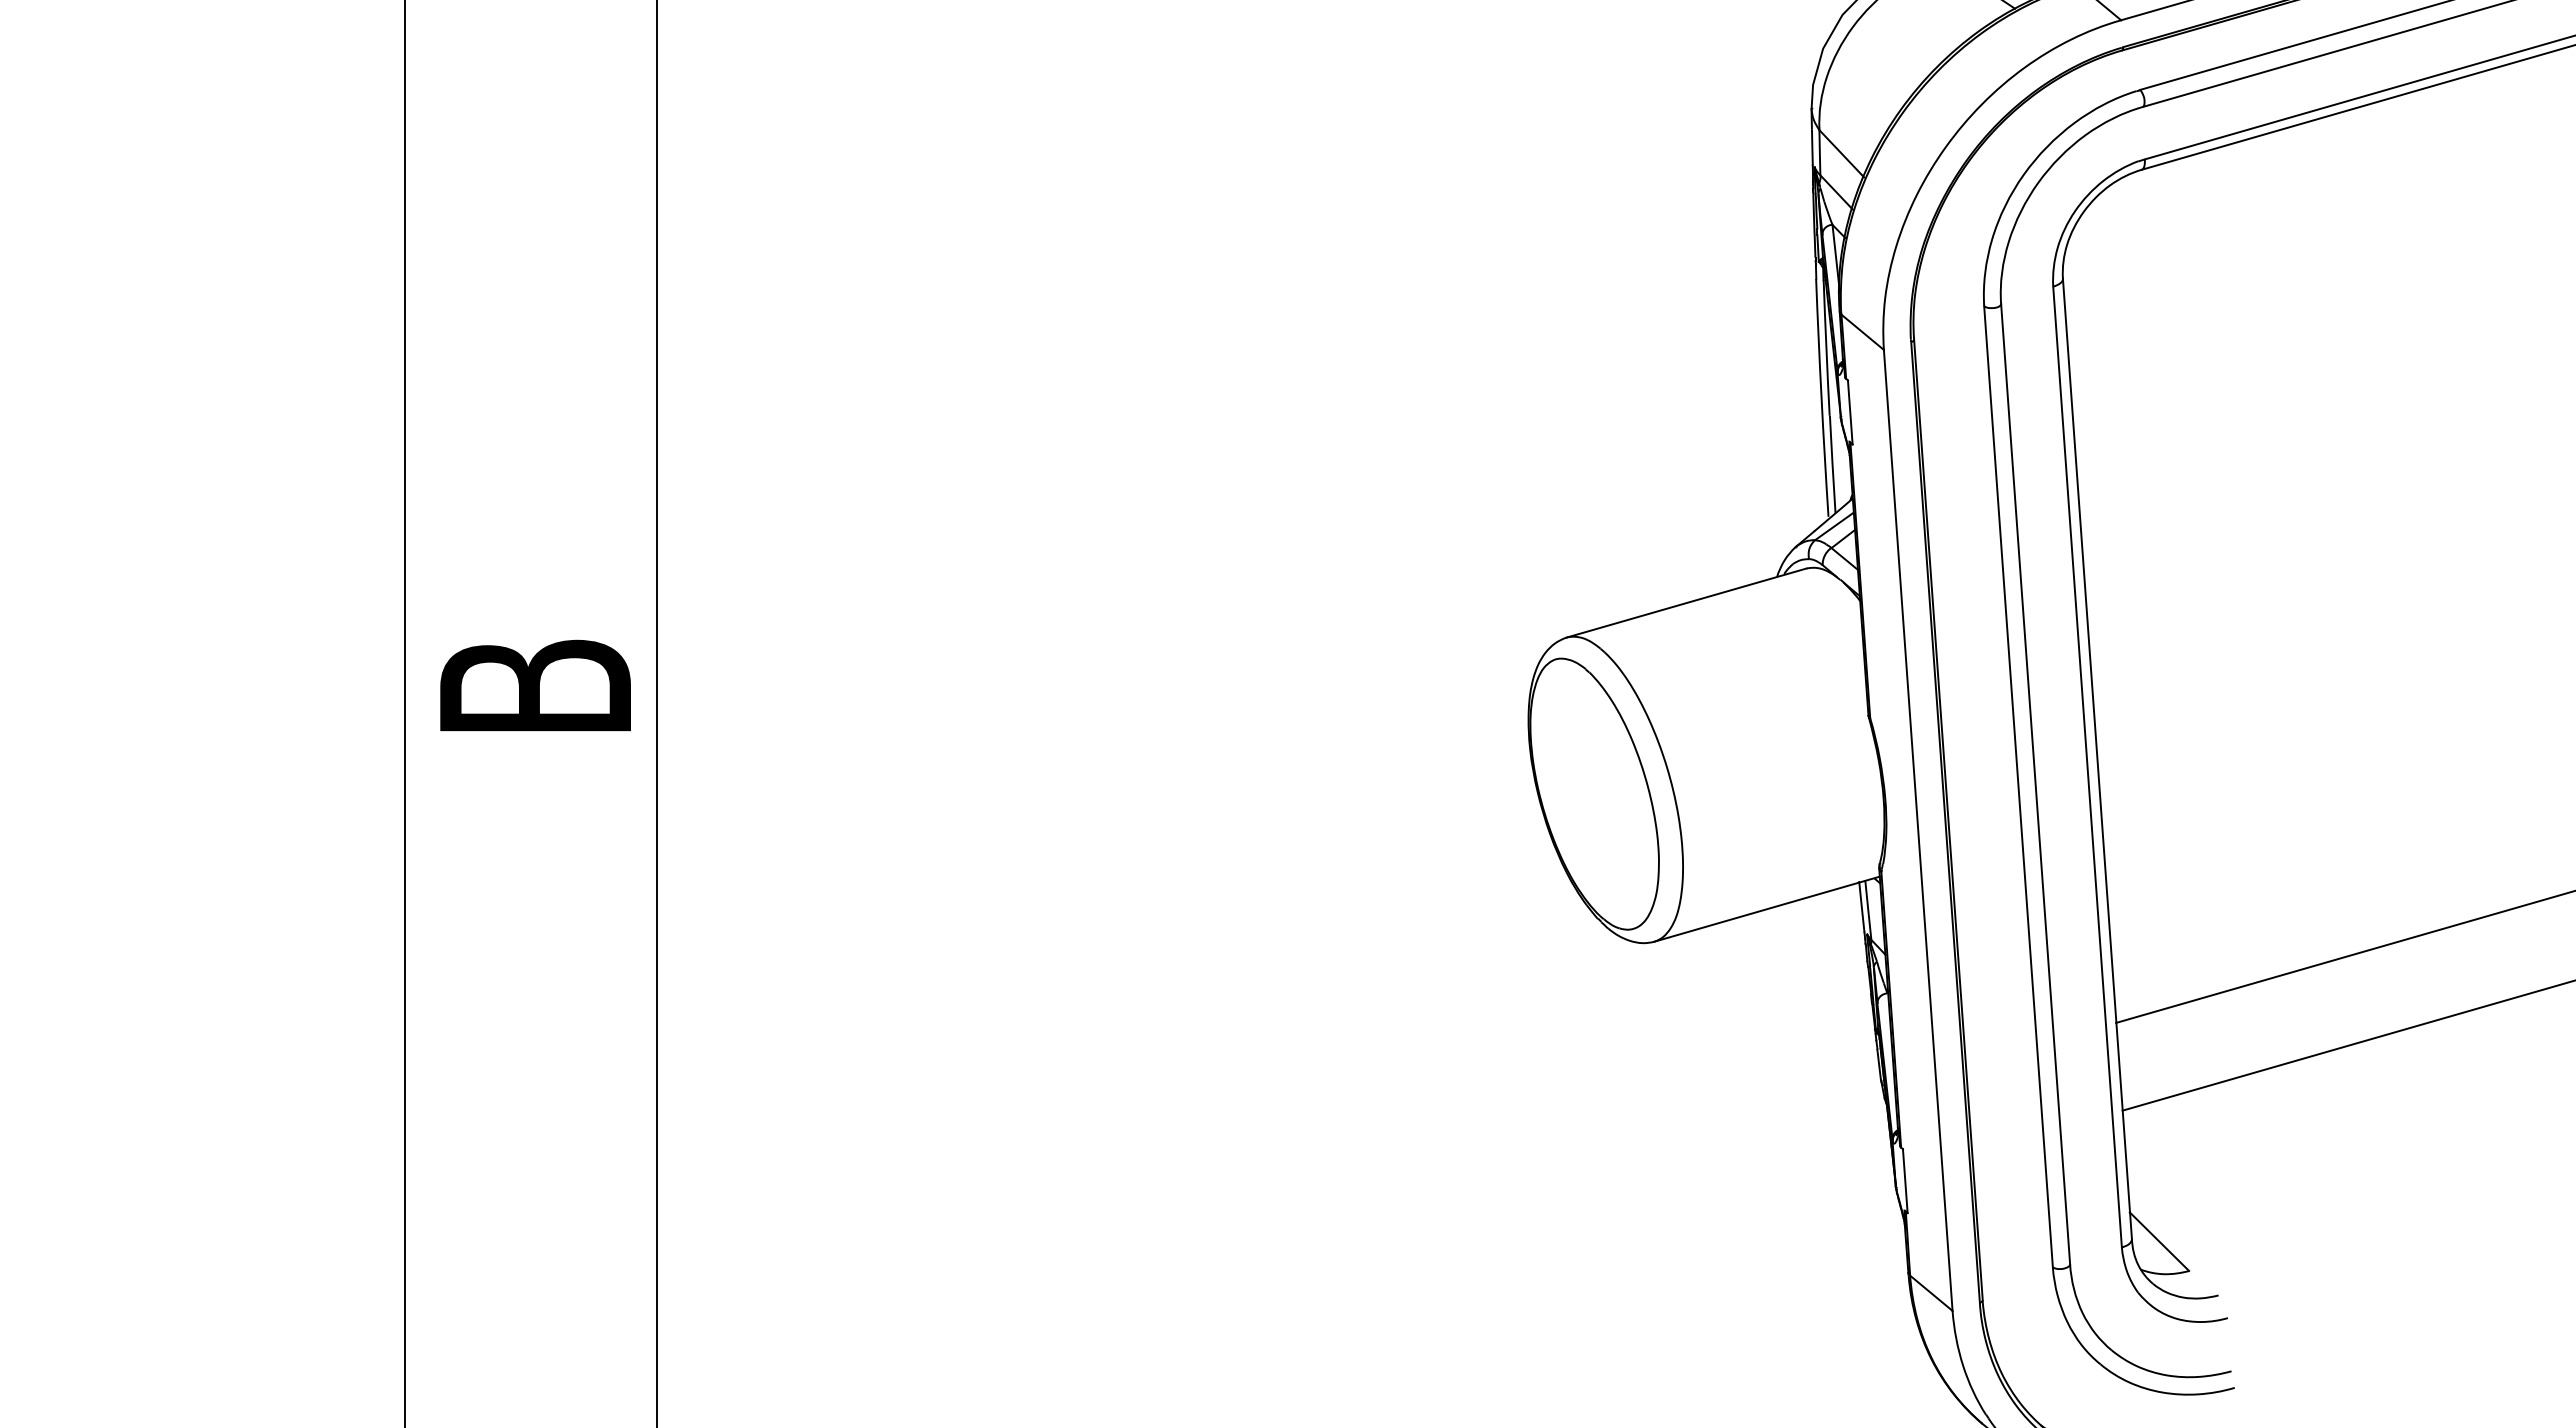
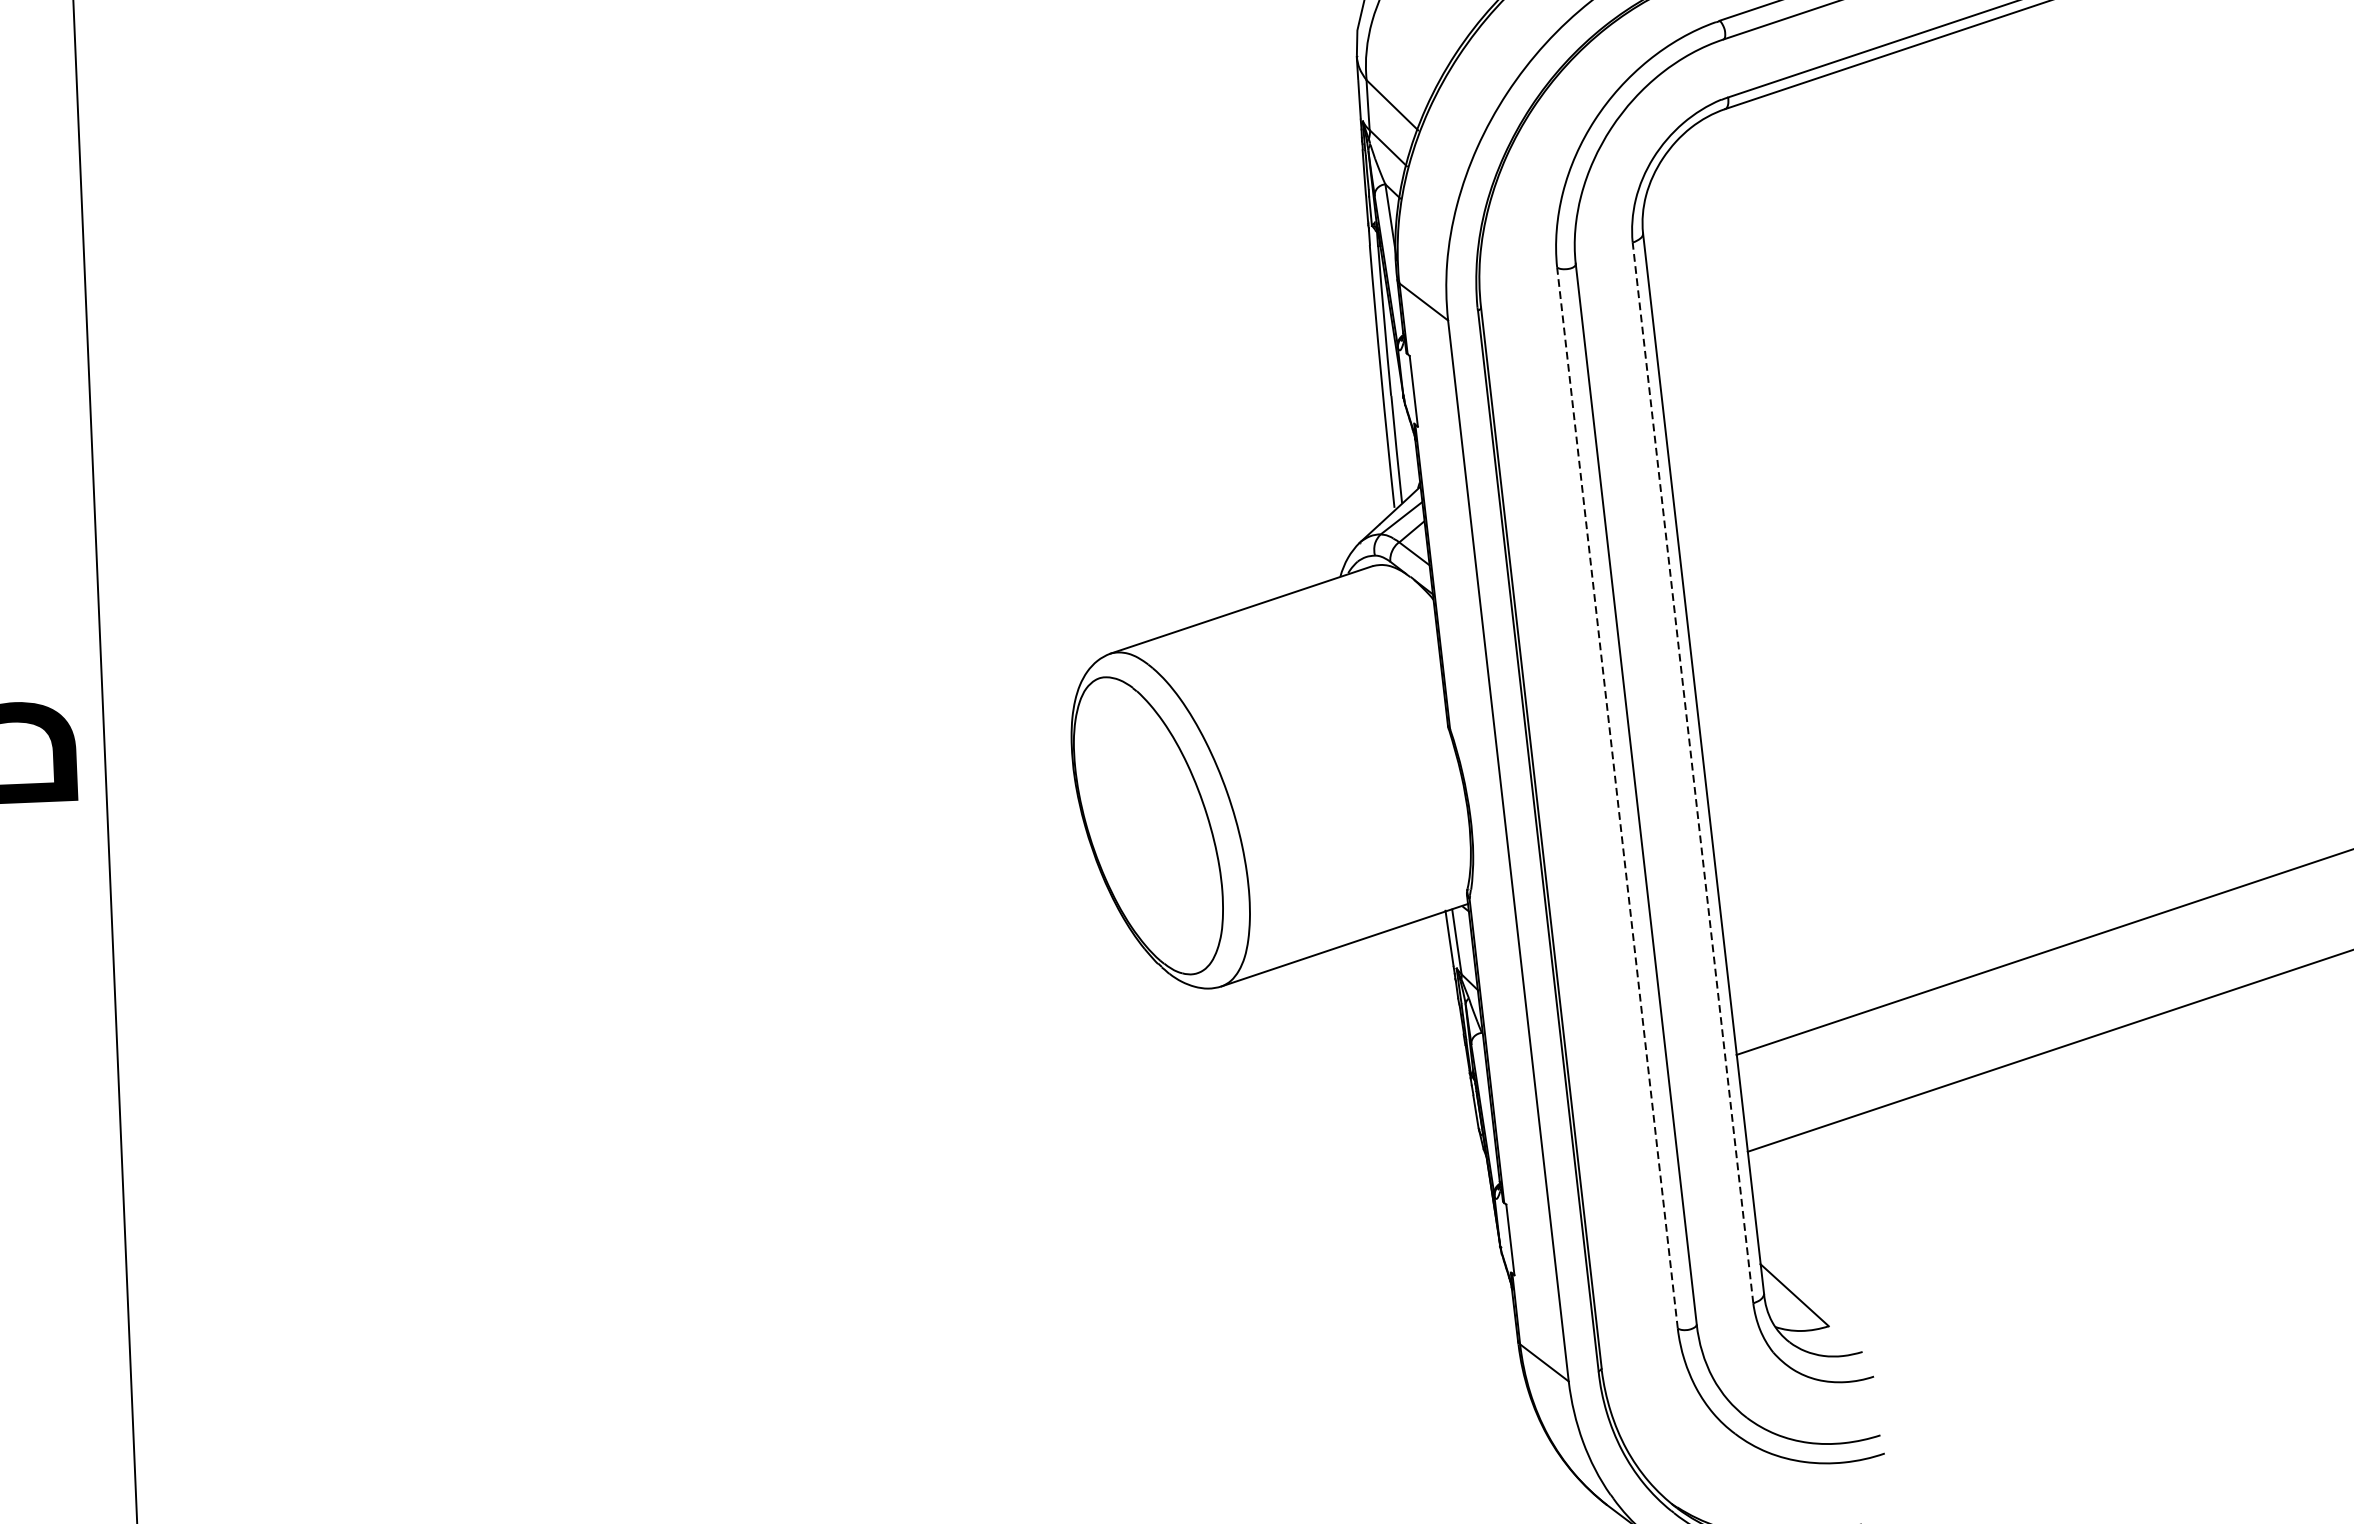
line: (2087, 767) -> (1692, 773), solid -> dashed
line: (2018, 786) -> (1617, 797), solid -> dashed

